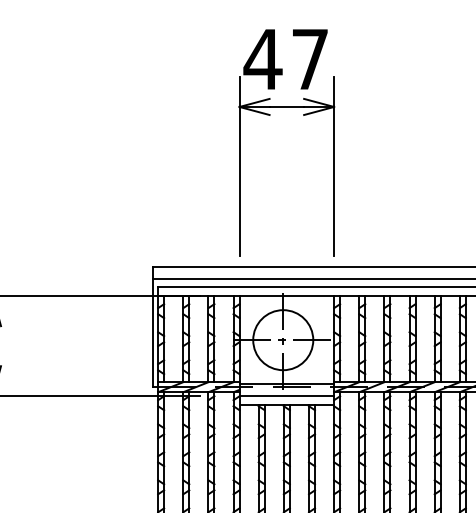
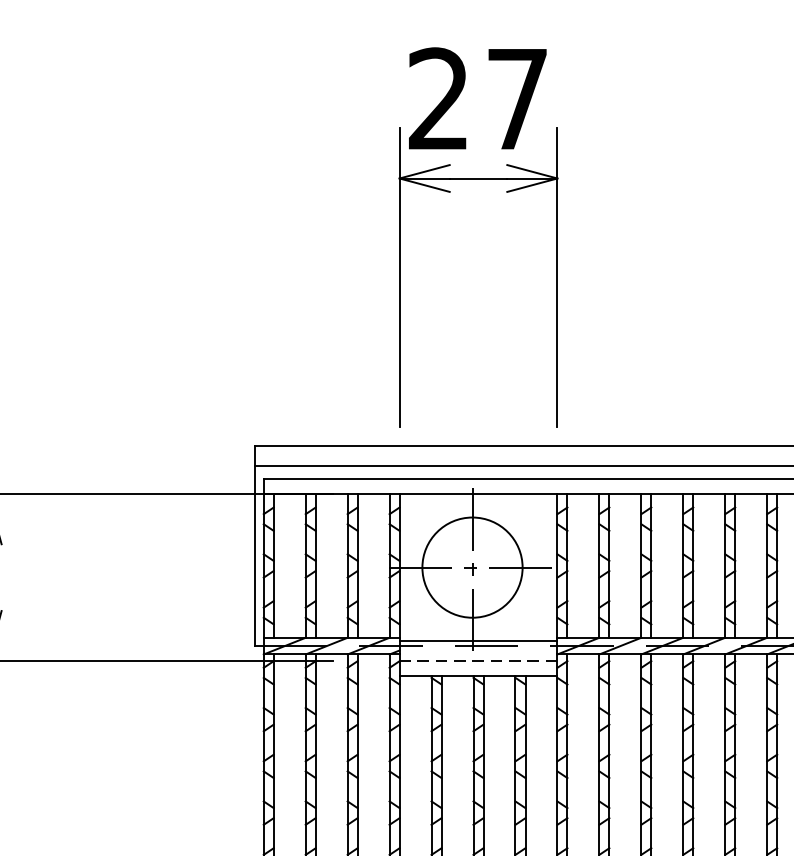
text: (262, 58) -> (437, 97), 47 -> 27
line: (286, 396) -> (477, 661), solid -> dashed

